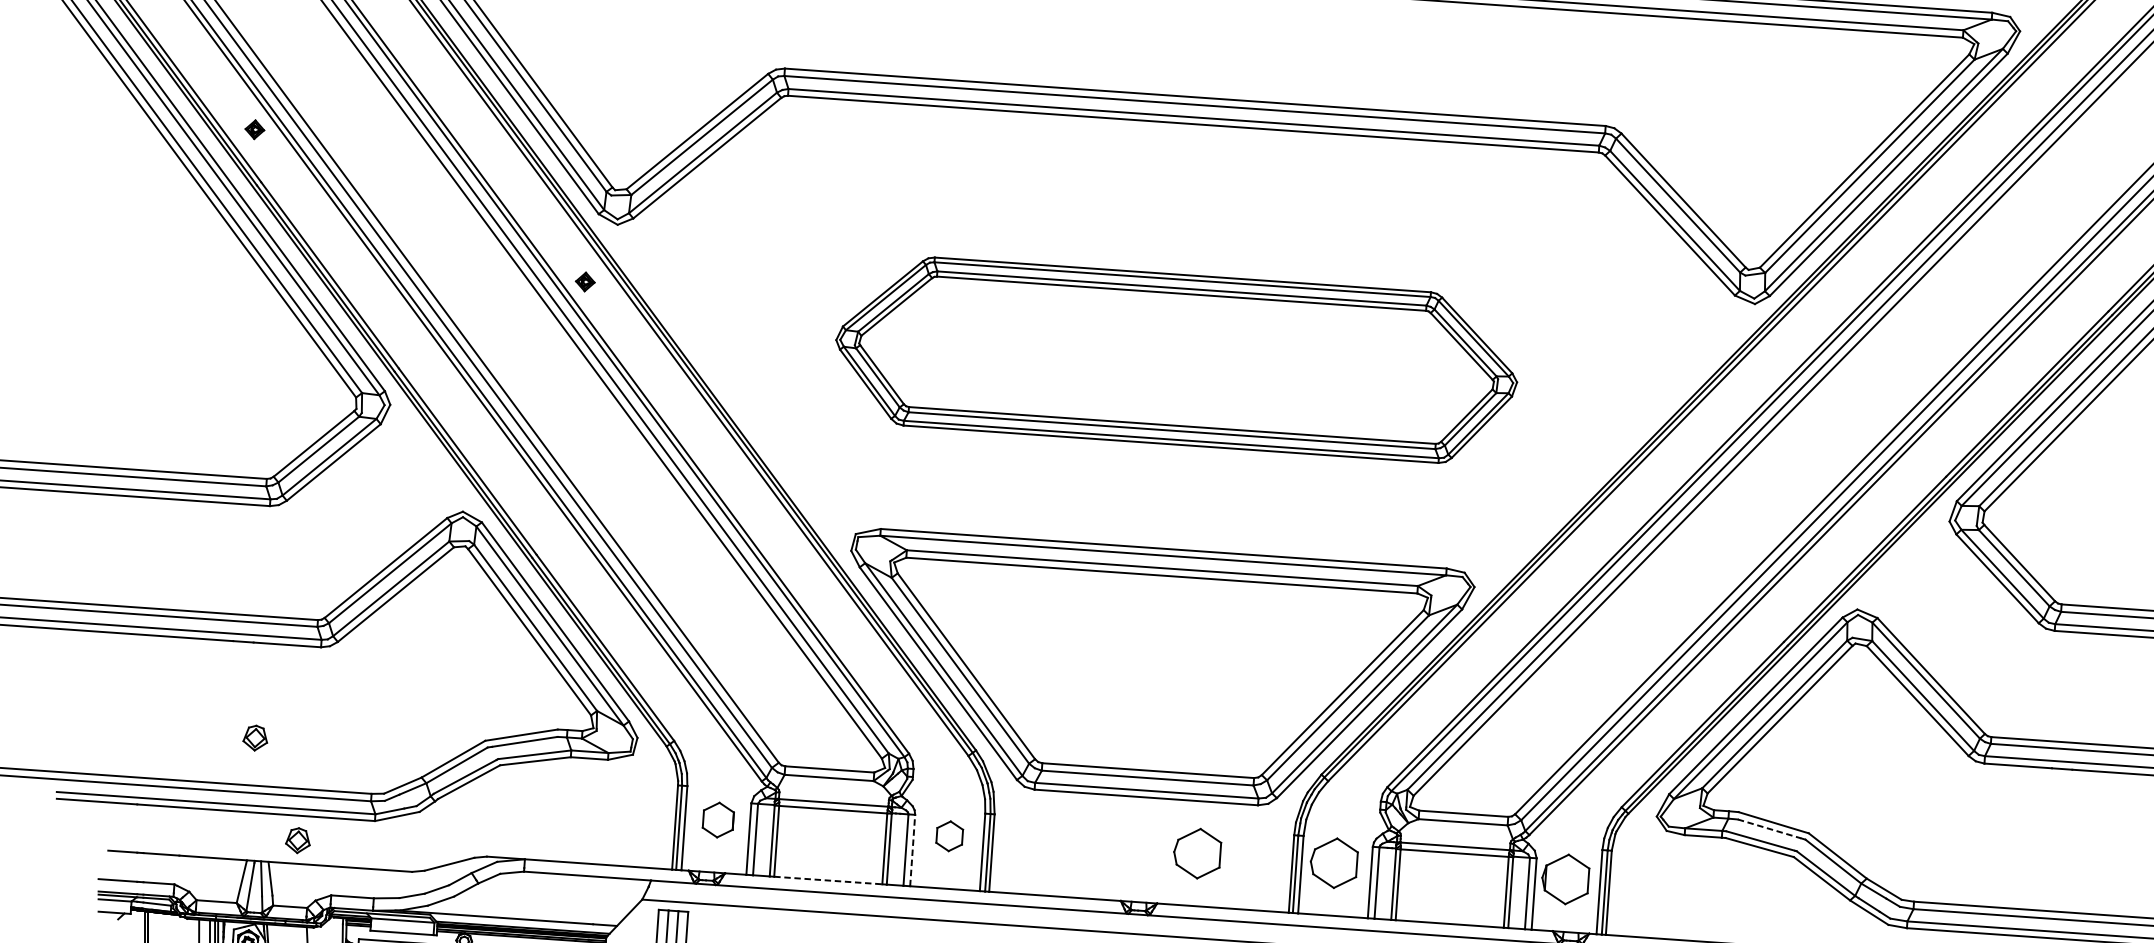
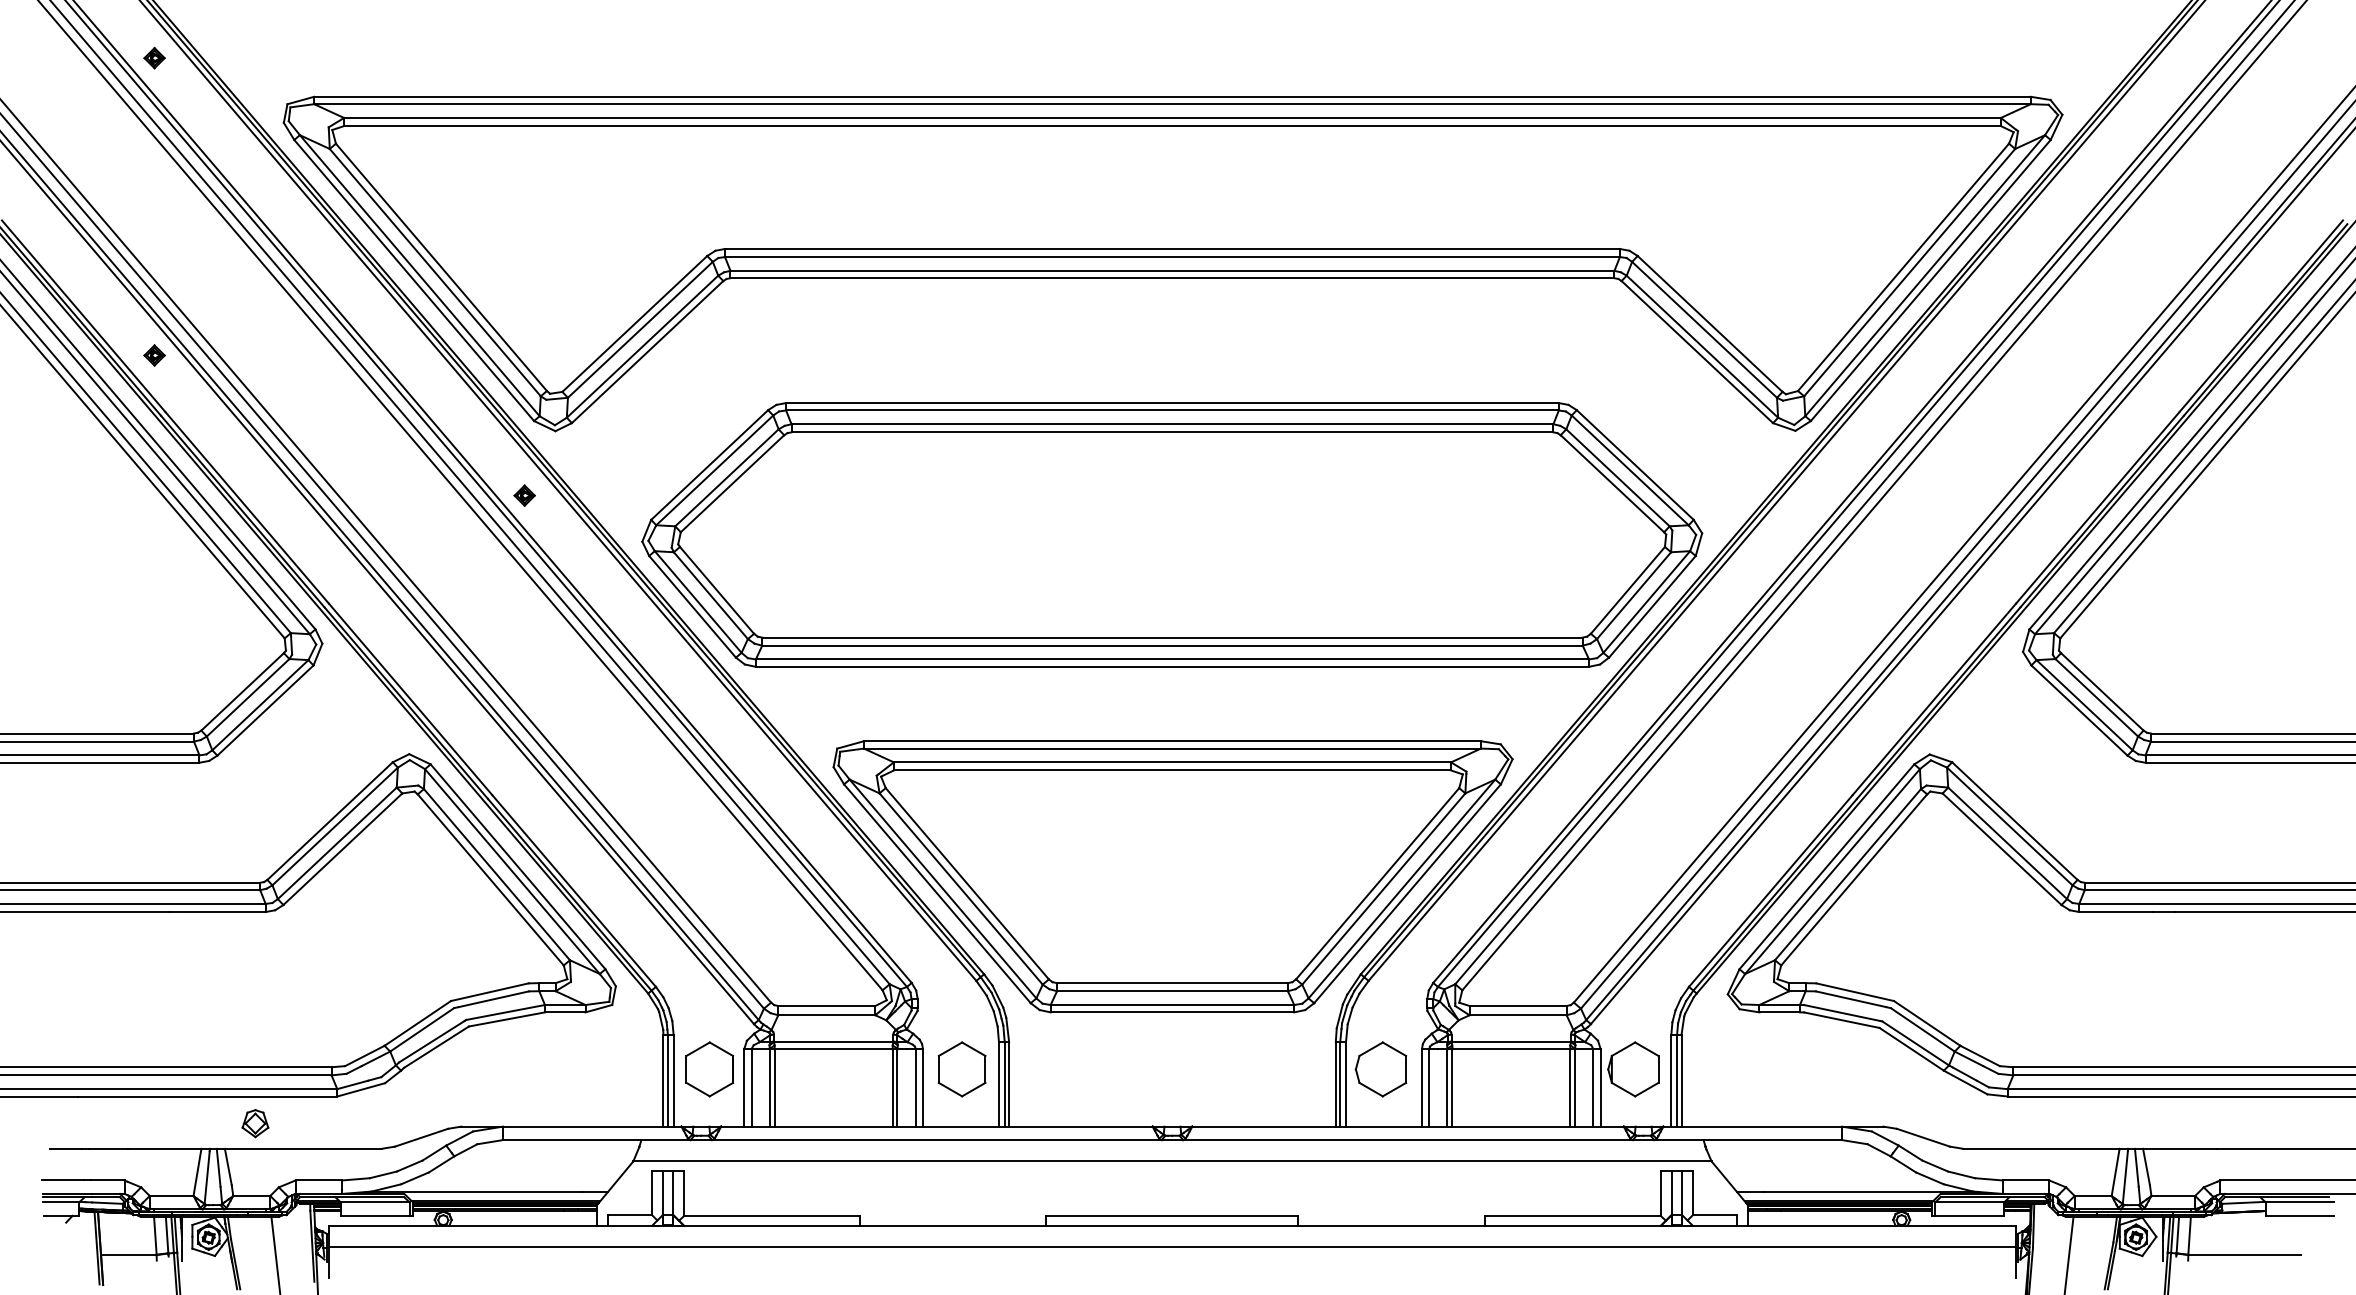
part: (1177, 359) -> (1172, 534), size x1.43
part: (255, 738) -> (201, 1015), removed
part: (718, 820) -> (709, 1069), size x1.43
line: (1769, 829) -> (1851, 999), dashed -> solid
part: (949, 836) -> (961, 1069), size x1.67
line: (912, 850) -> (922, 1087), dashed -> solid
part: (1196, 853) -> (1231, 1069), removed
line: (828, 880) -> (833, 1126), dashed -> solid

